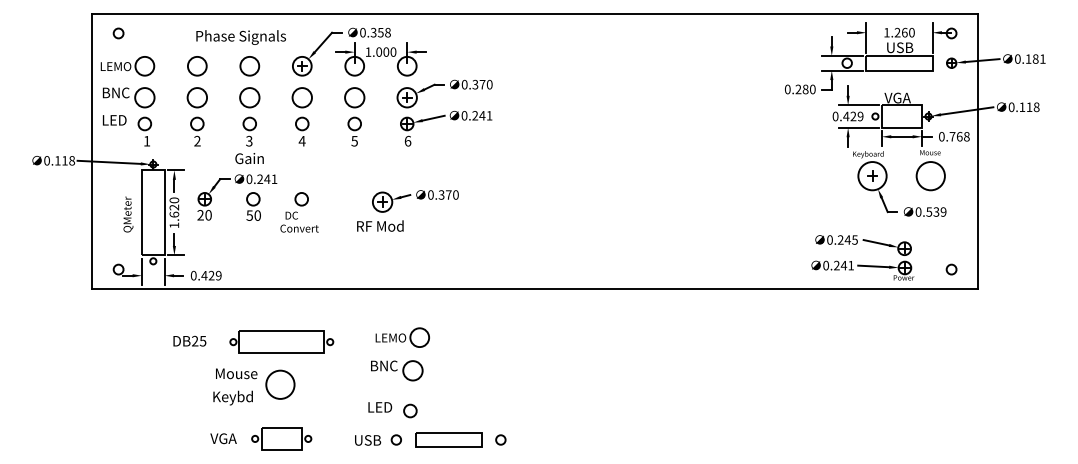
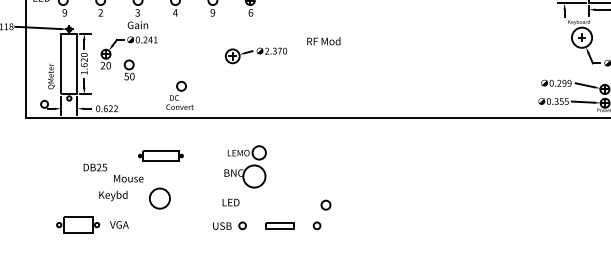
text: (146, 140) -> (64, 12), 1 -> 9
text: (354, 140) -> (212, 12), 5 -> 9
text: (430, 194) -> (266, 50), 0.370 -> 2.370
part: (253, 206) -> (129, 70), moved
part: (299, 212) -> (179, 95), moved
text: (128, 214) -> (51, 76), moved
text: (380, 225) -> (323, 40), moved
text: (850, 239) -> (566, 82), 0.245 -> 0.299
text: (843, 265) -> (561, 101), 0.241 -> 0.355
text: (211, 275) -> (110, 108), 0.429 -> 0.622
text: (189, 340) -> (95, 167), moved
part: (281, 341) -> (160, 155), size x0.6
circle: (412, 370) -> (254, 176), size x1.6
circle: (280, 384) -> (159, 198), moved
text: (232, 397) -> (112, 195), moved
circle: (410, 410) -> (326, 204), moved
part: (281, 438) -> (77, 224), moved
part: (448, 439) -> (279, 225), size x0.6

